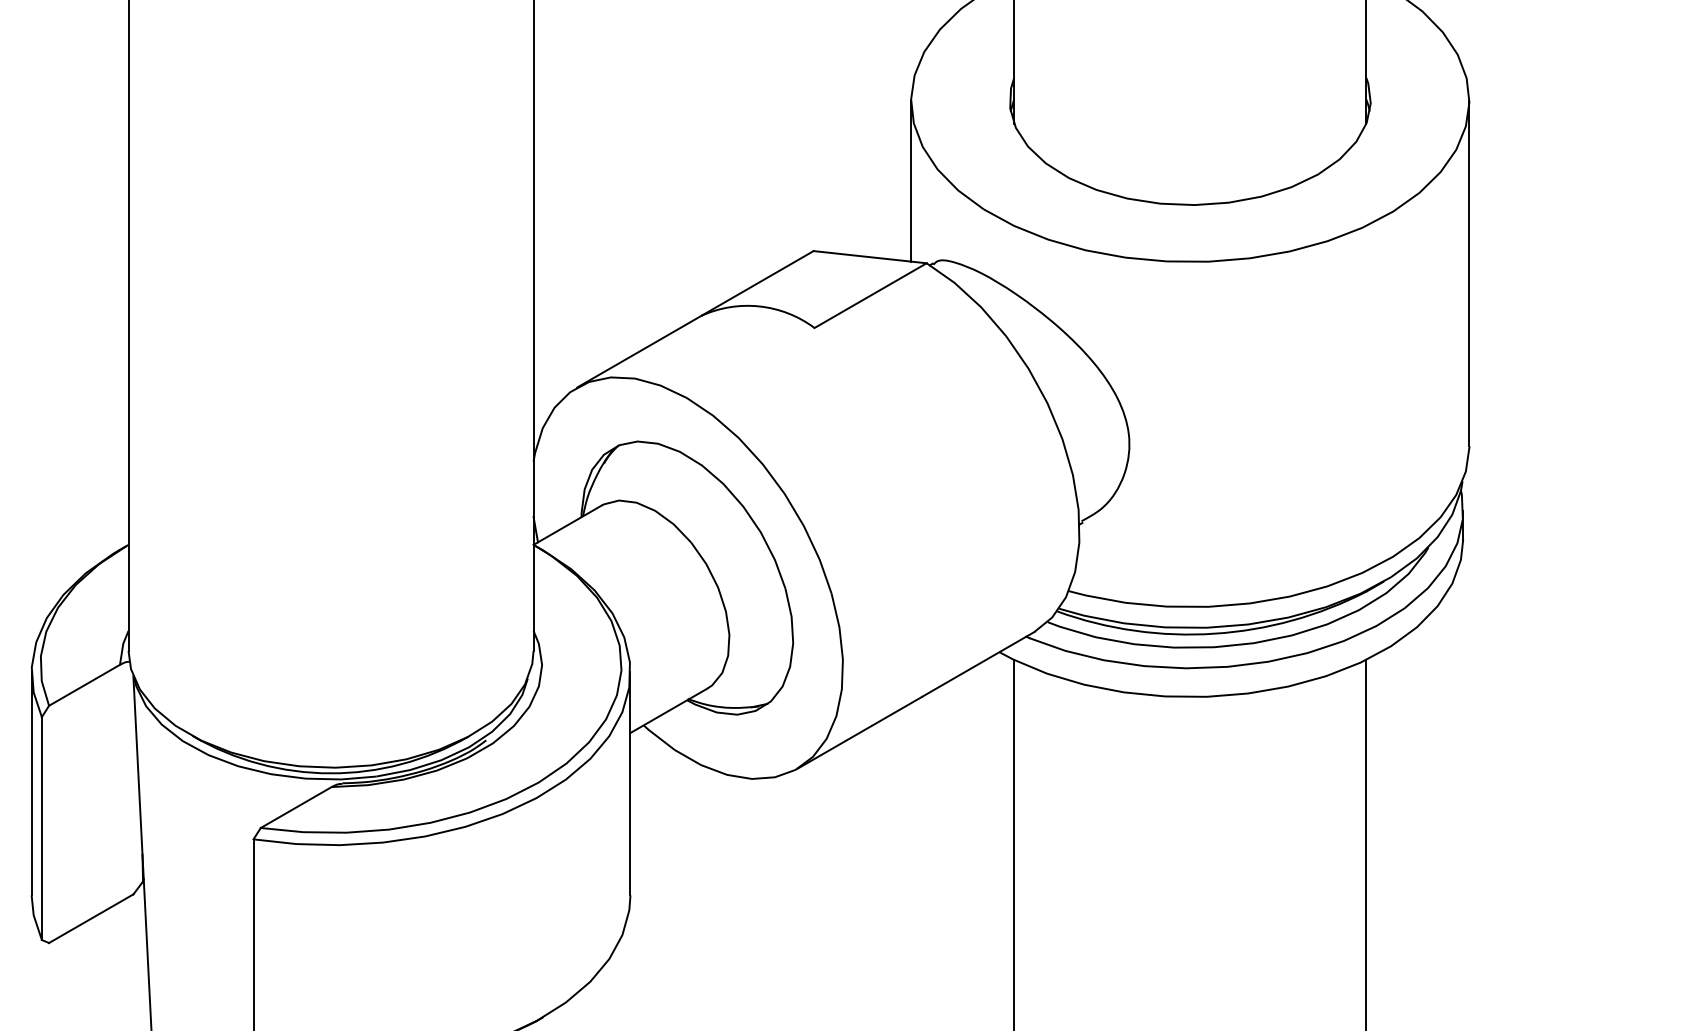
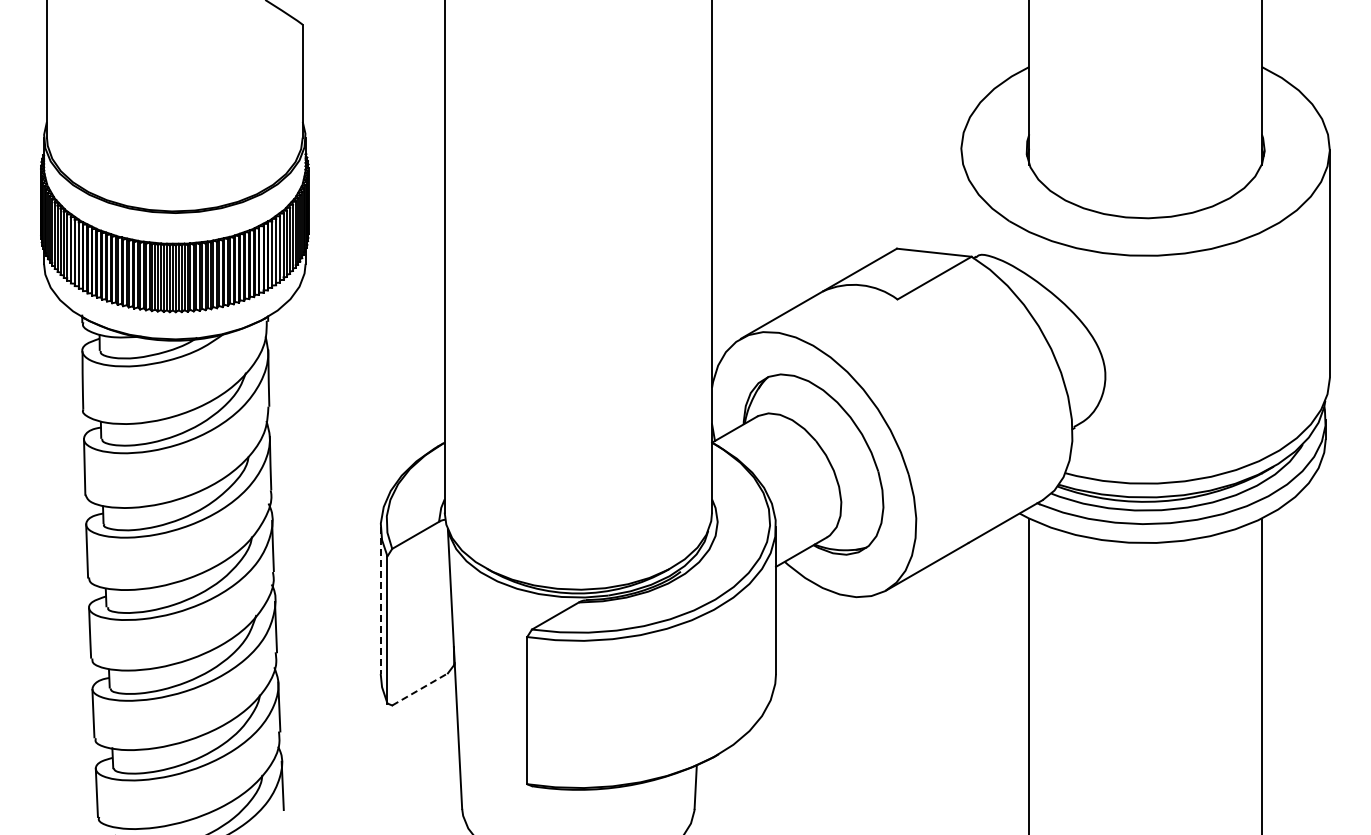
line: (911, 181) -> (961, 202), removed
line: (31, 783) -> (380, 600), solid -> dashed
line: (91, 918) -> (420, 689), solid -> dashed

